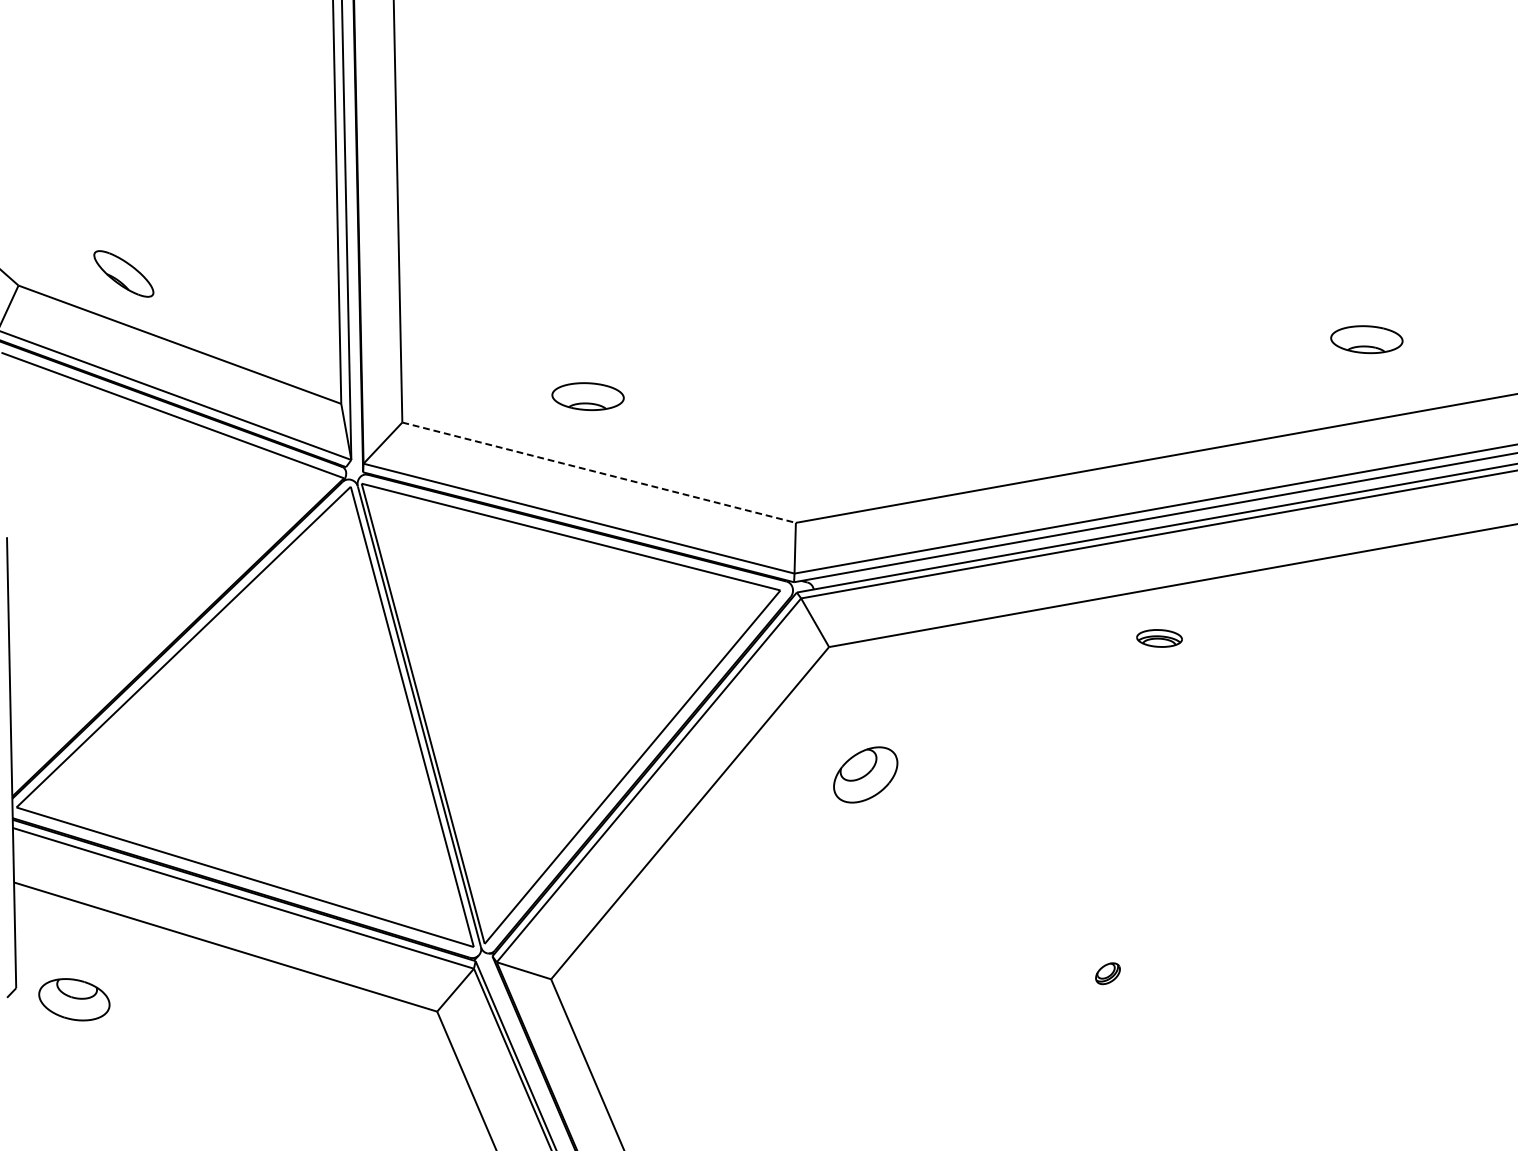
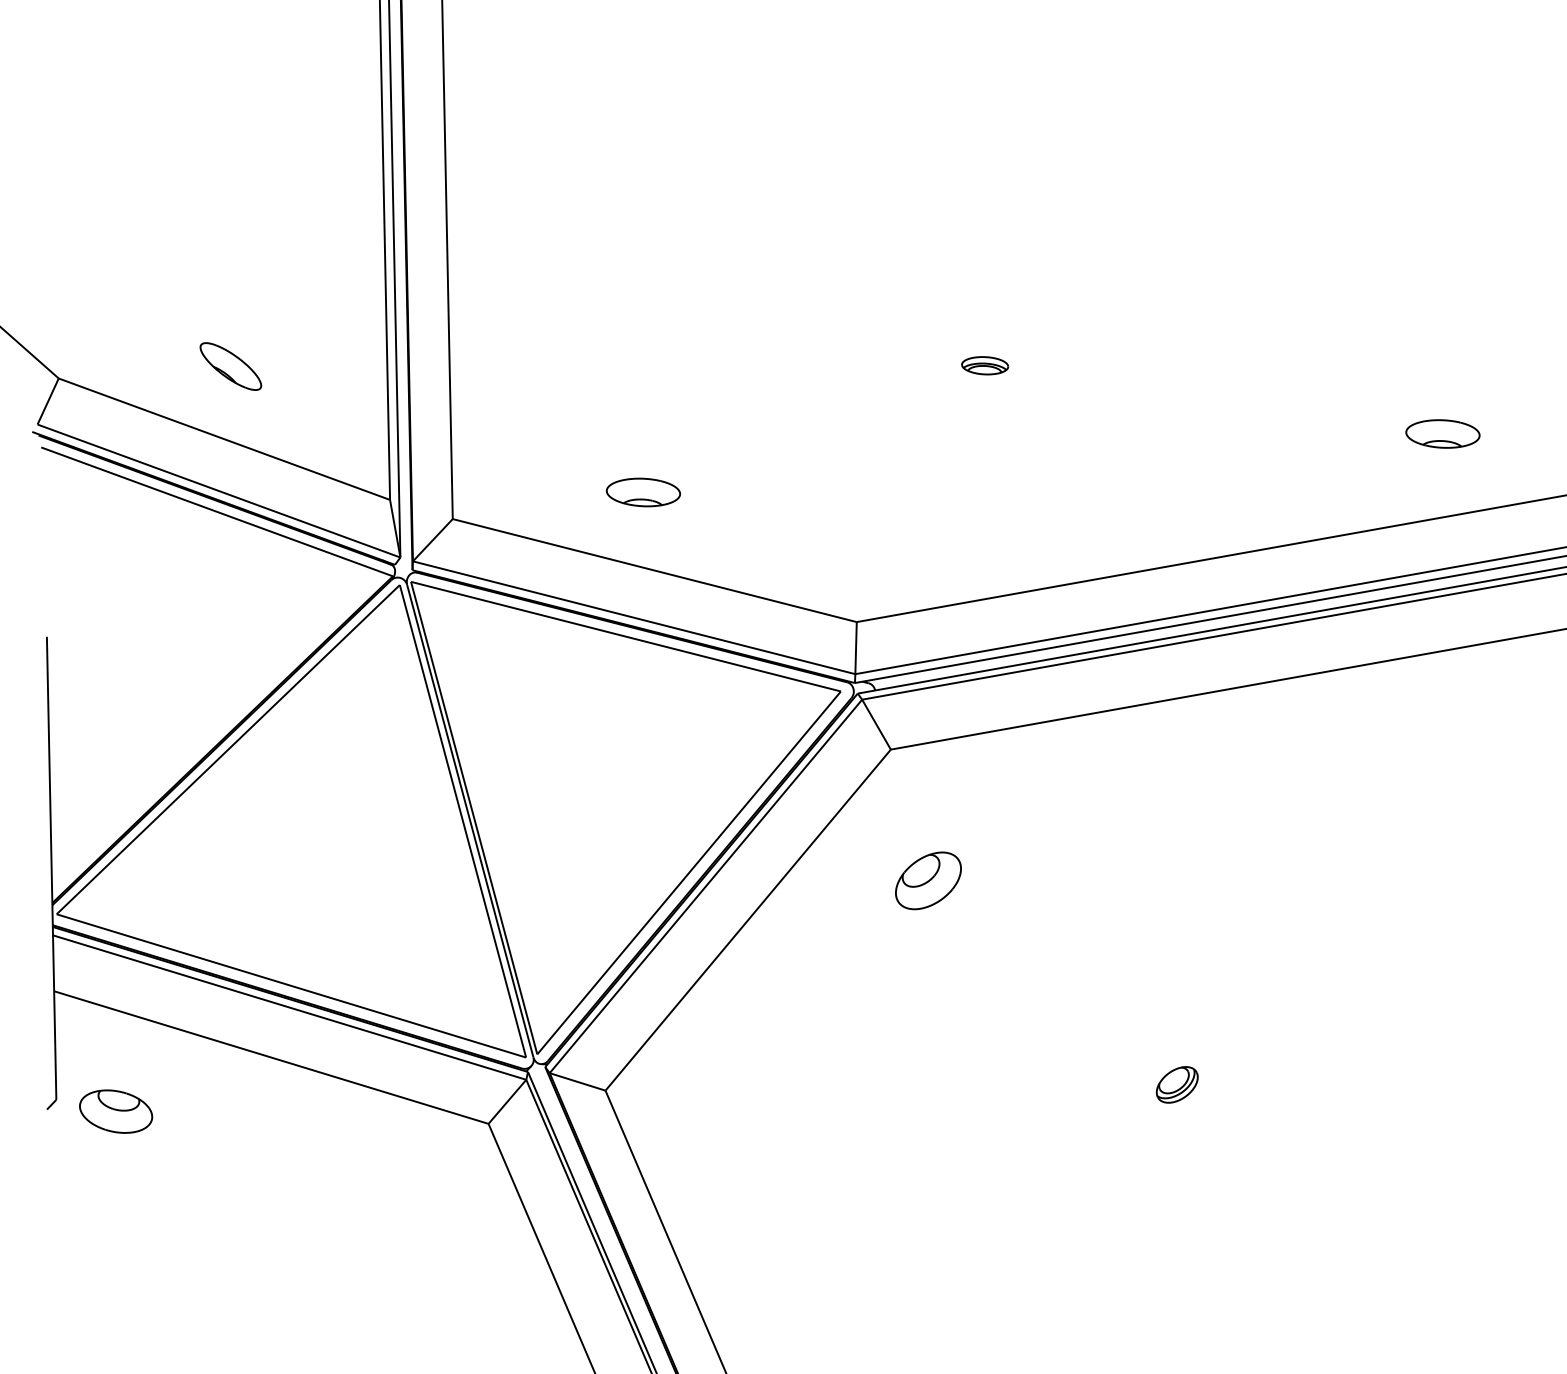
part: (123, 273) -> (230, 366), moved
line: (599, 472) -> (655, 570), dashed -> solid
part: (1159, 638) -> (985, 365), moved
part: (1107, 973) -> (1176, 1084), size x1.67

